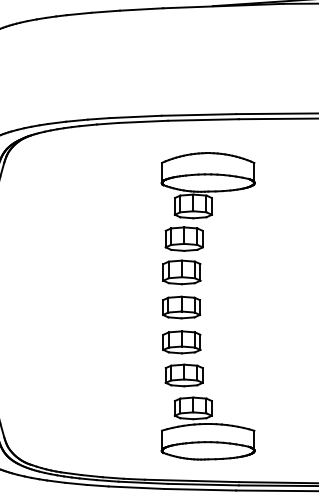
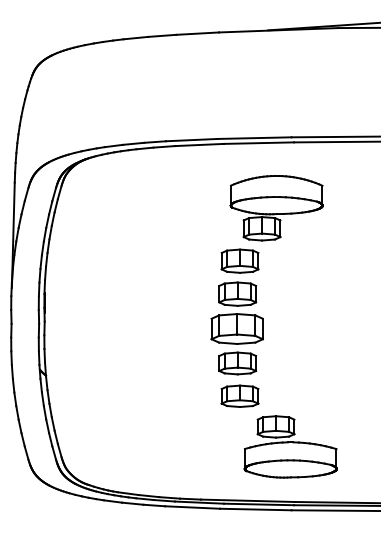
part: (207, 185) -> (276, 208), moved
part: (181, 307) -> (237, 328), size x1.4
part: (207, 428) -> (290, 446), moved

